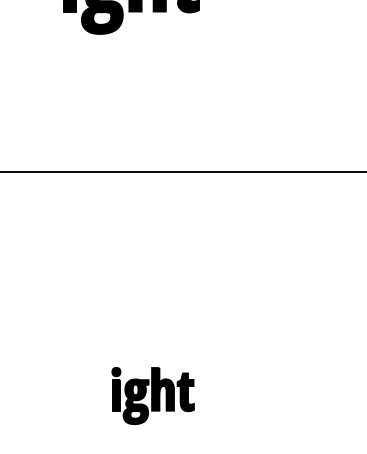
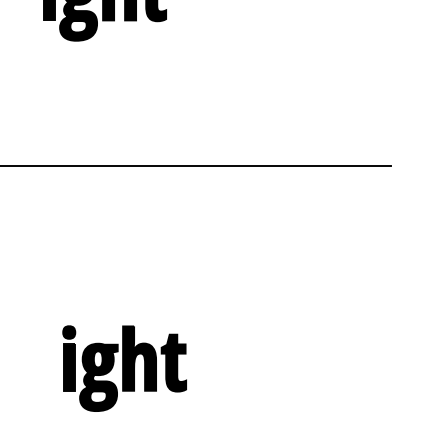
part: (153, 395) -> (124, 368), size x1.67

